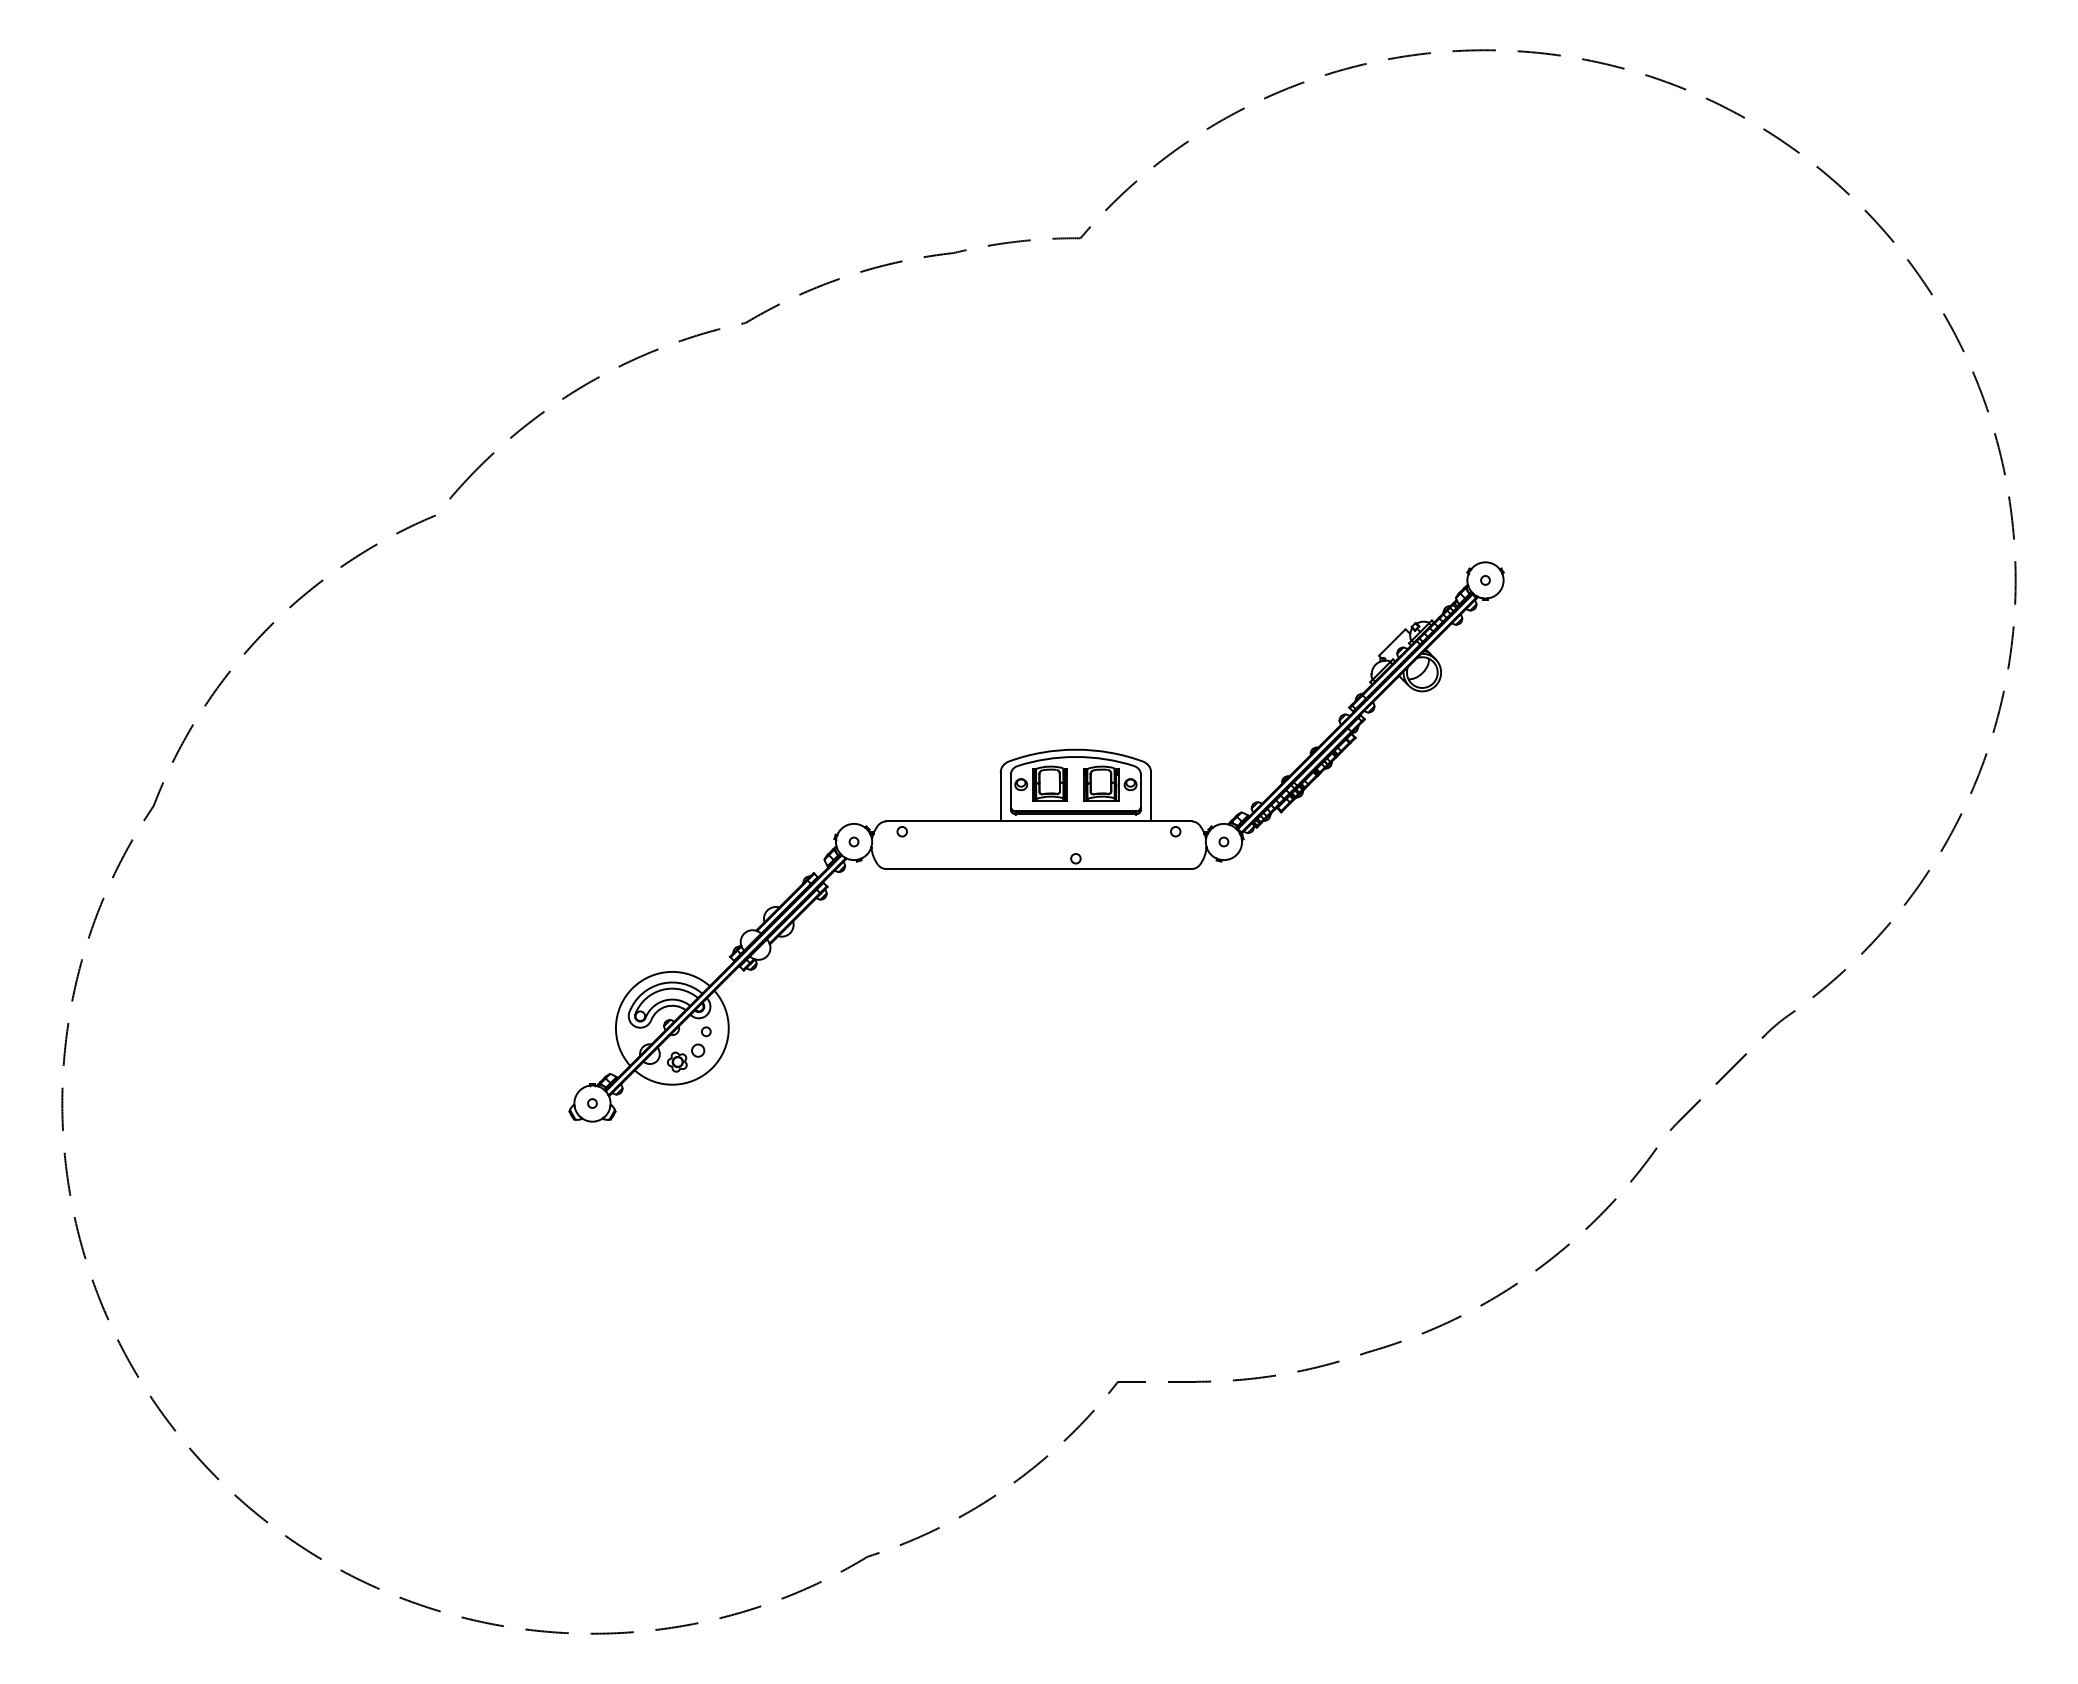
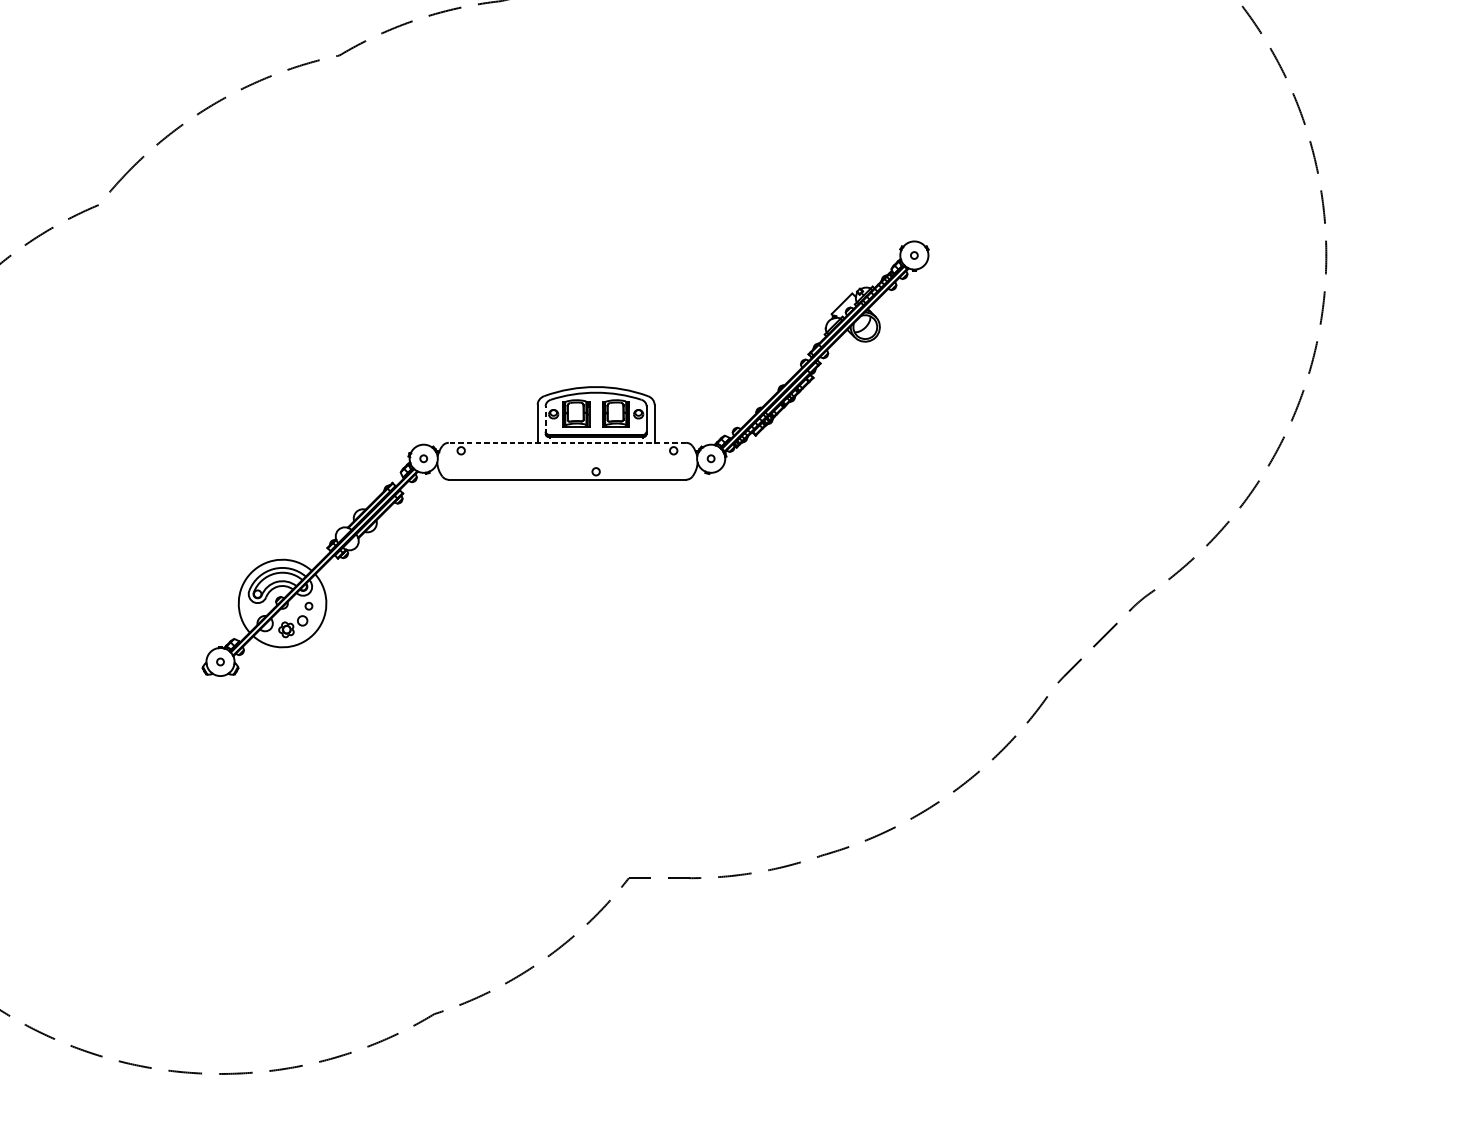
line: (1010, 792) -> (545, 420), solid -> dashed
line: (1039, 821) -> (567, 442), solid -> dashed

